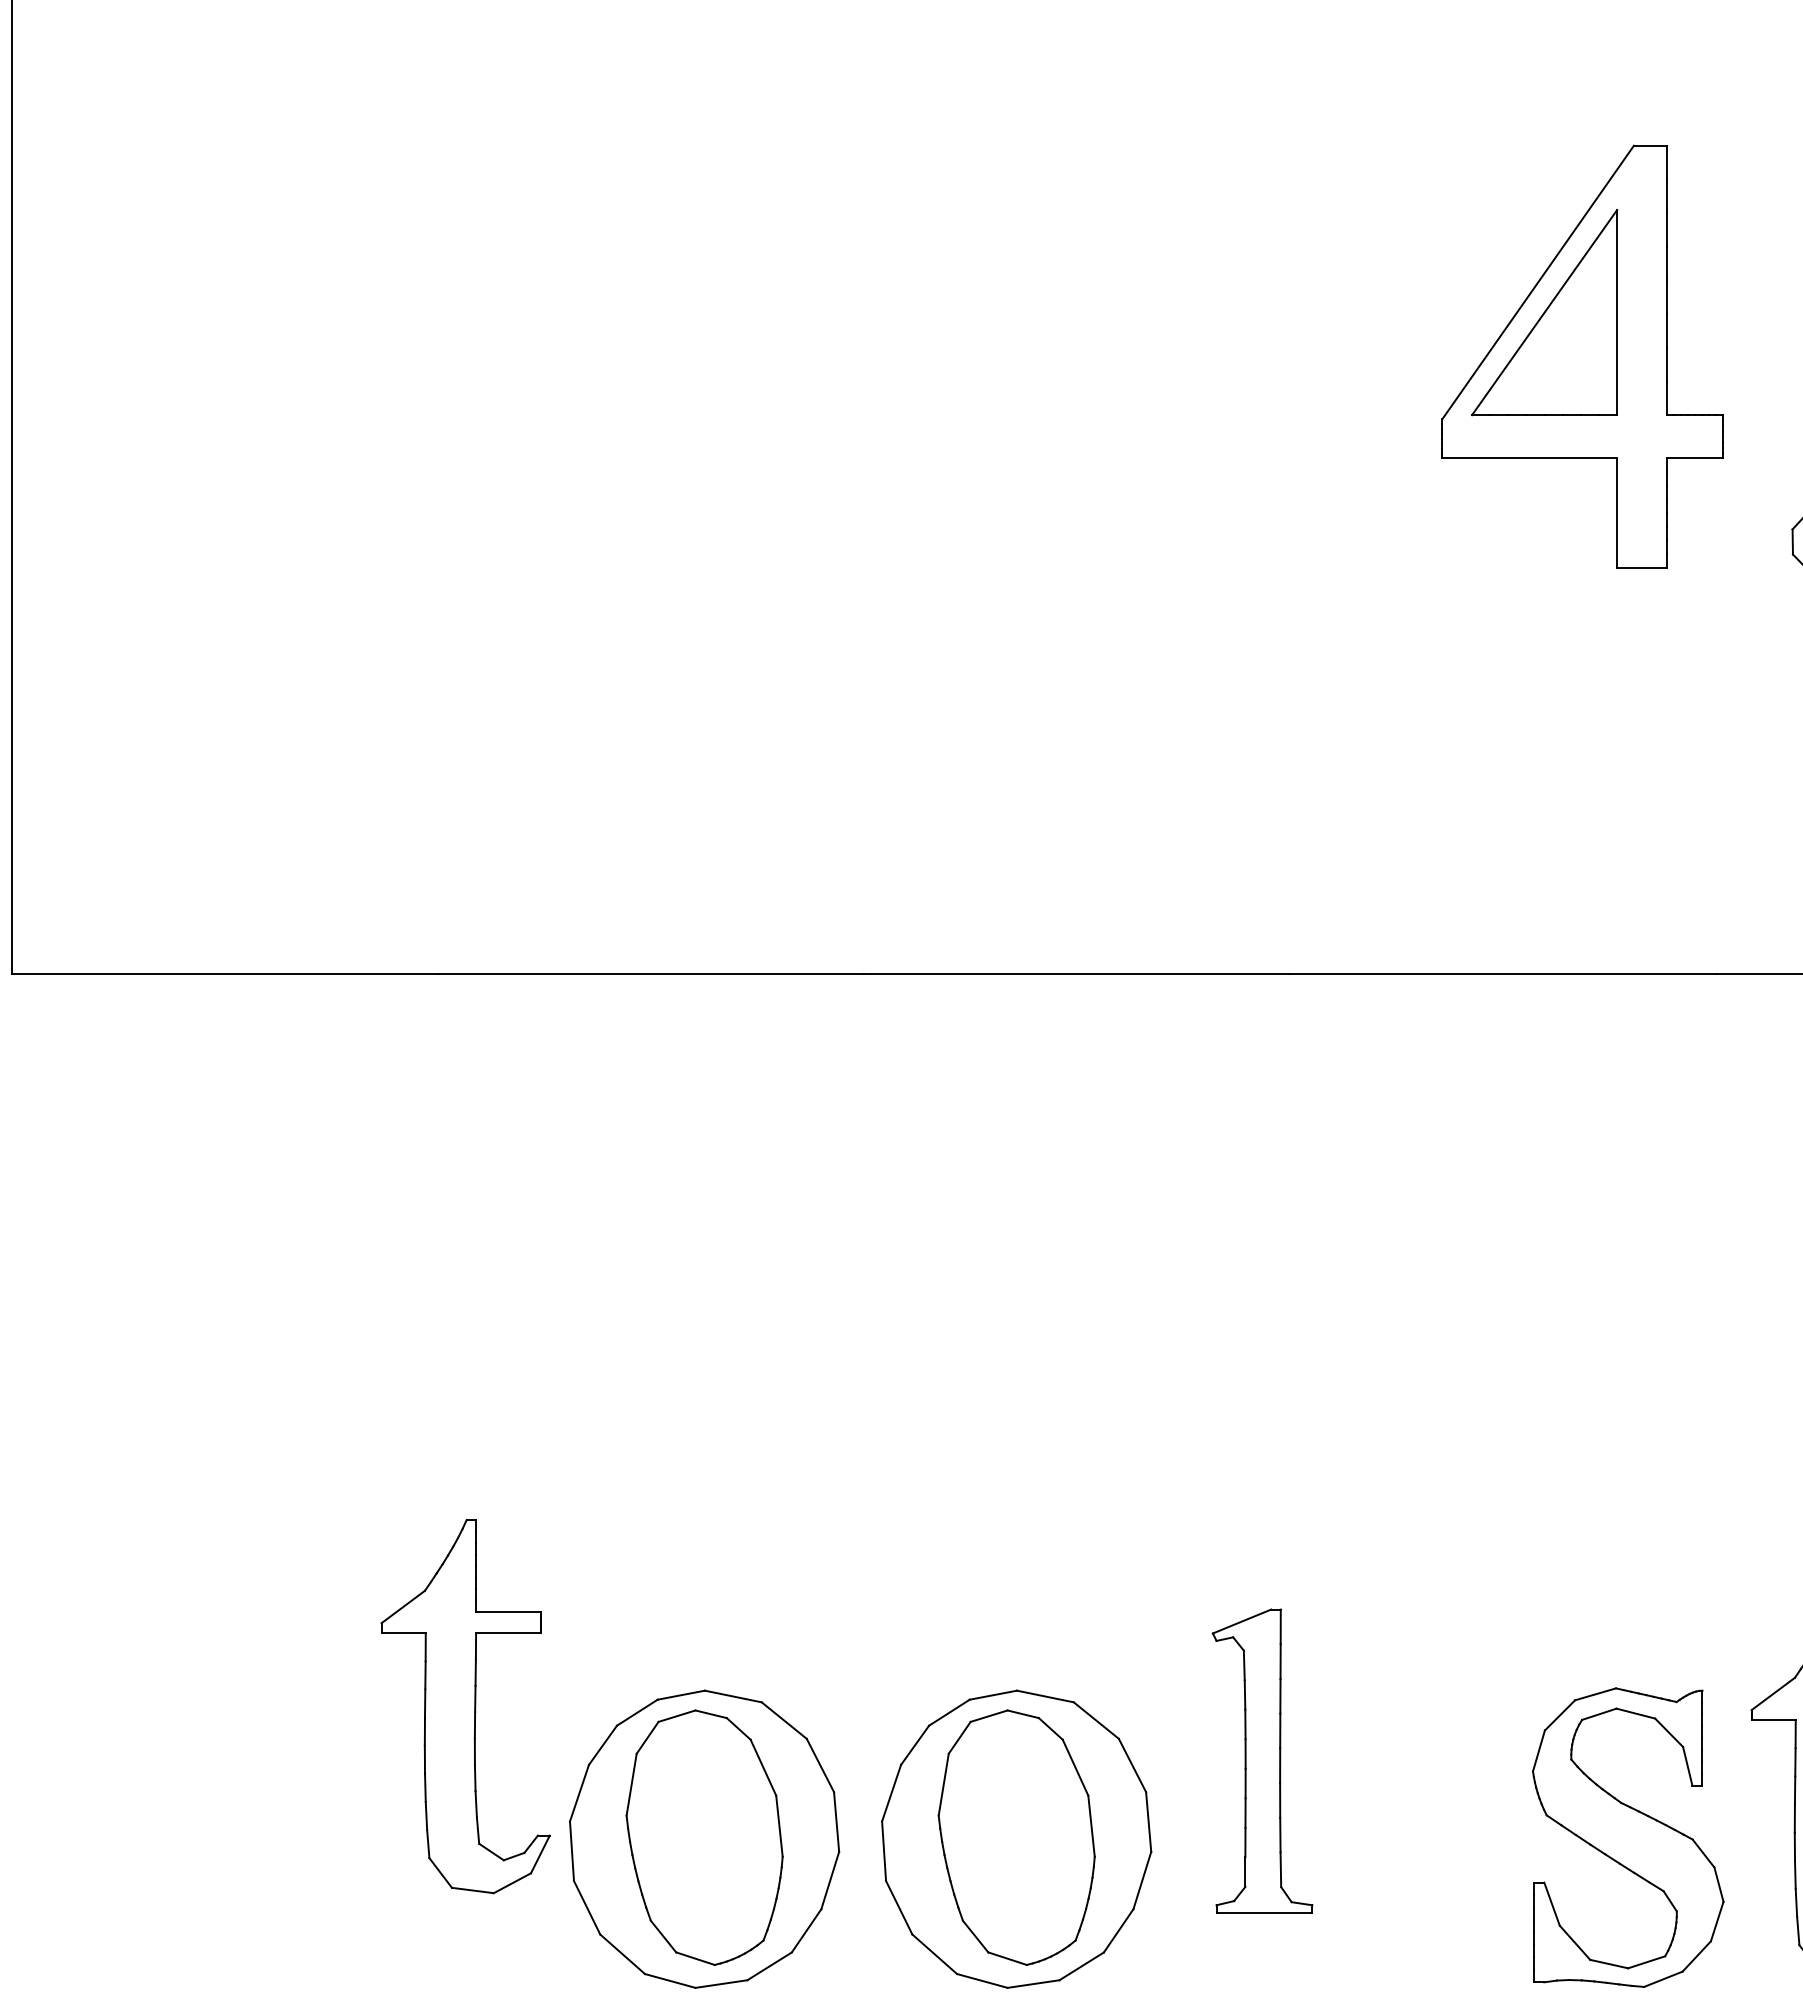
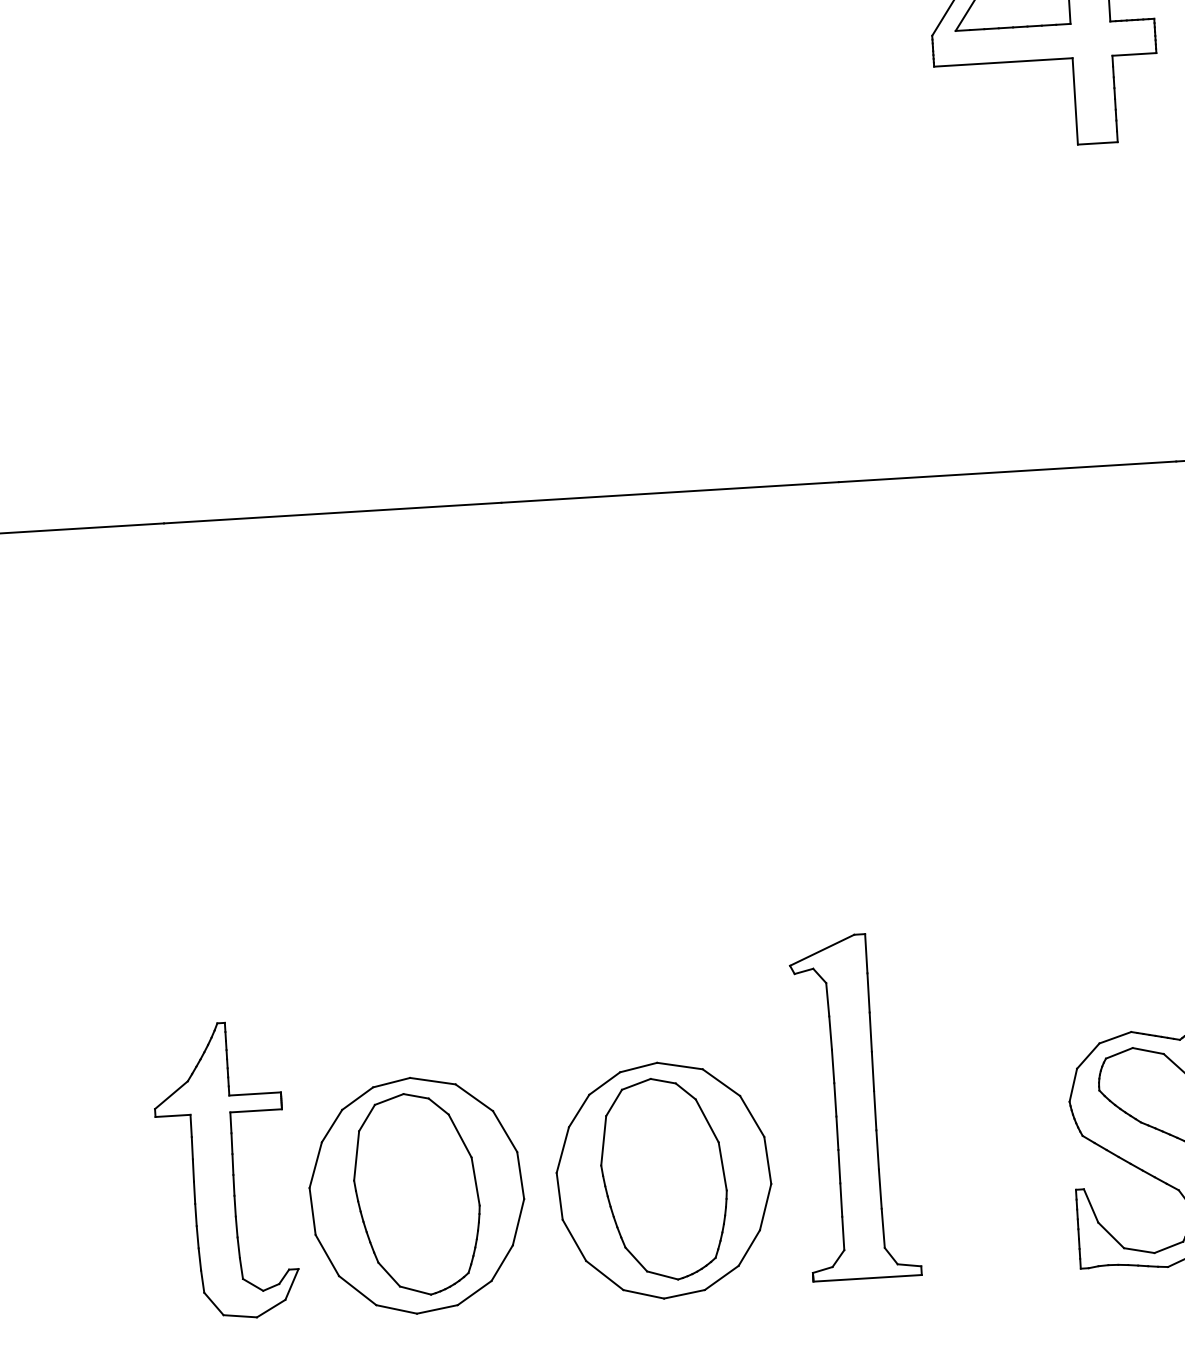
part: (465, 1706) -> (225, 1170), moved
part: (1262, 1760) -> (854, 1106), size x1.43

